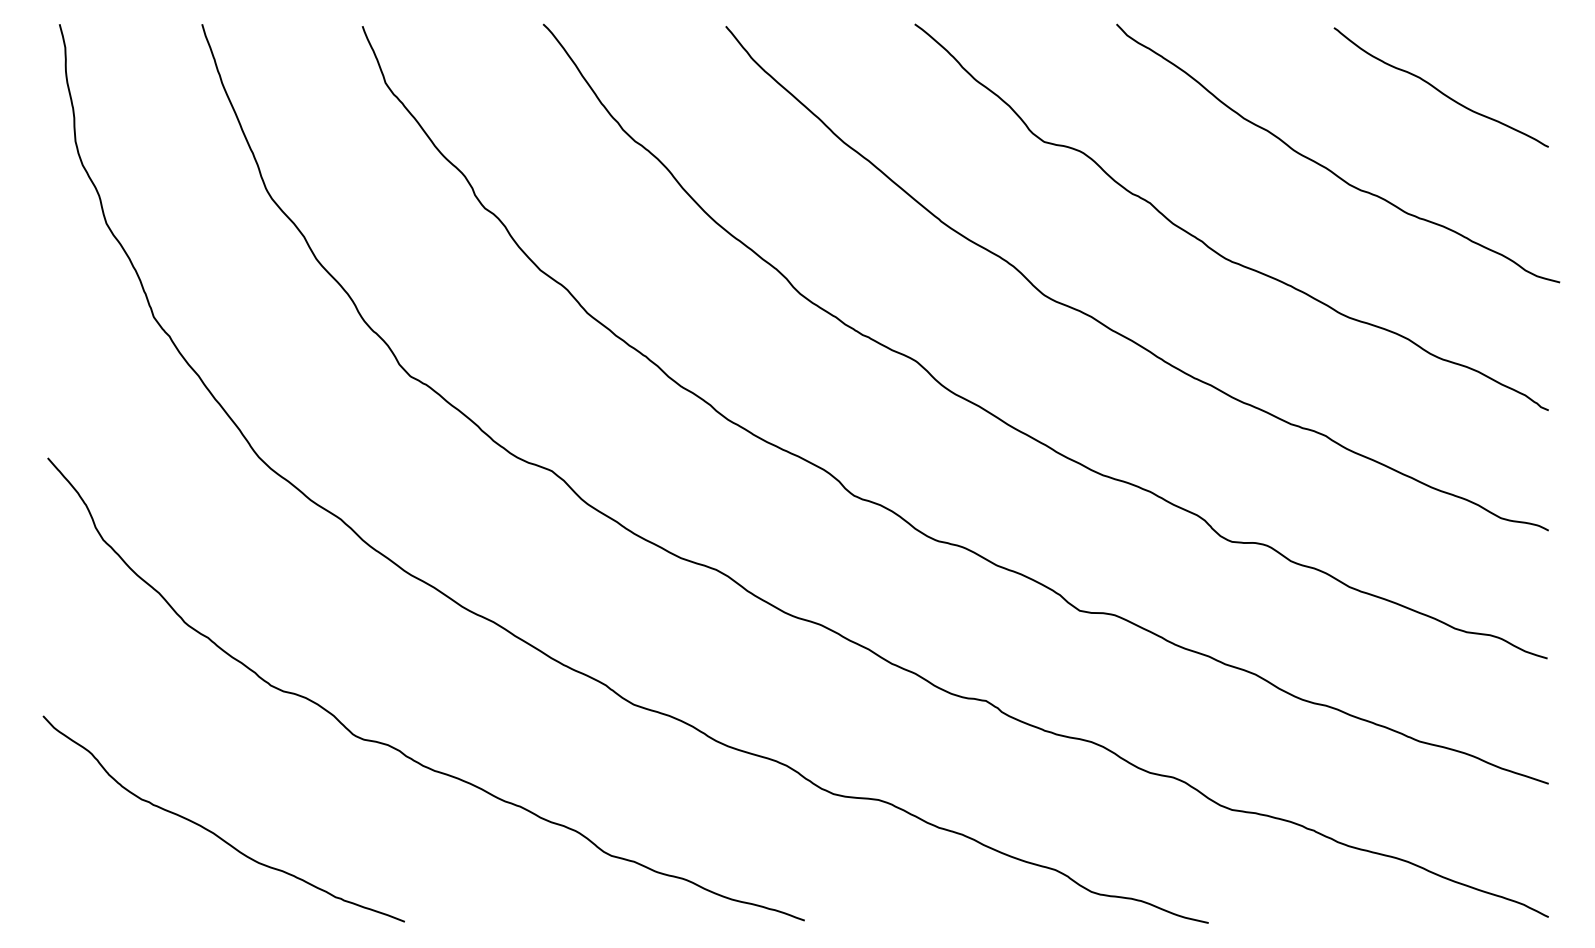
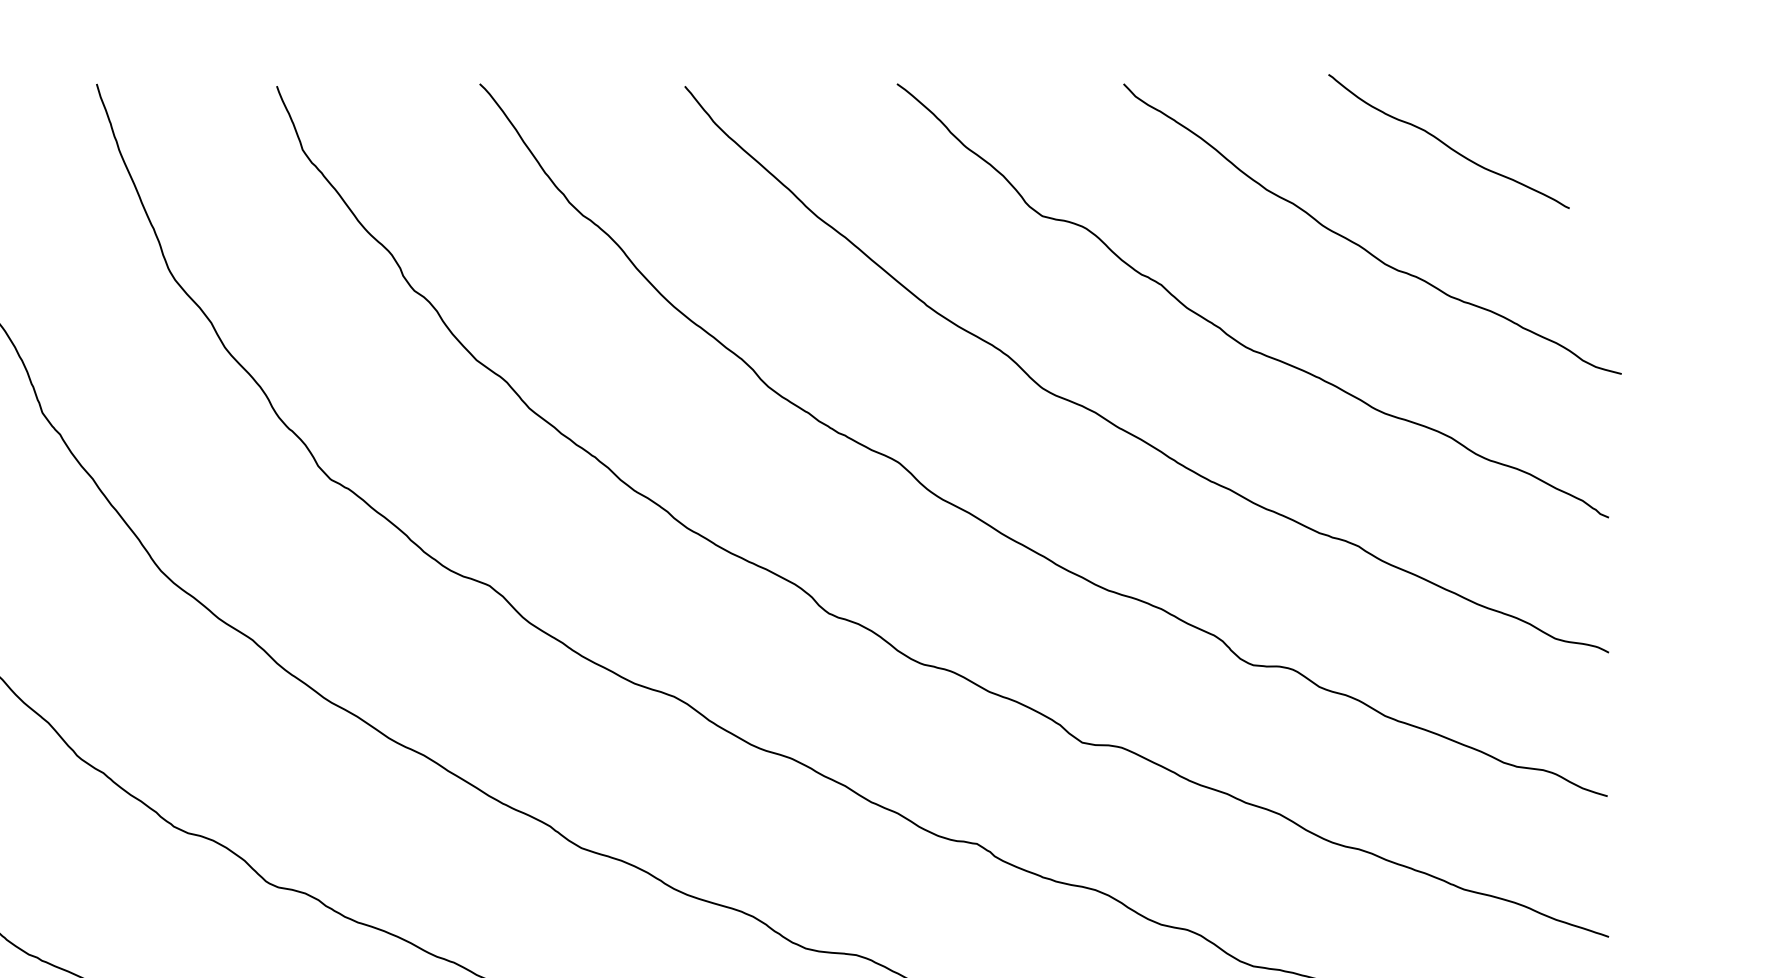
curve: (1438, 89) -> (1445, 143), moved

